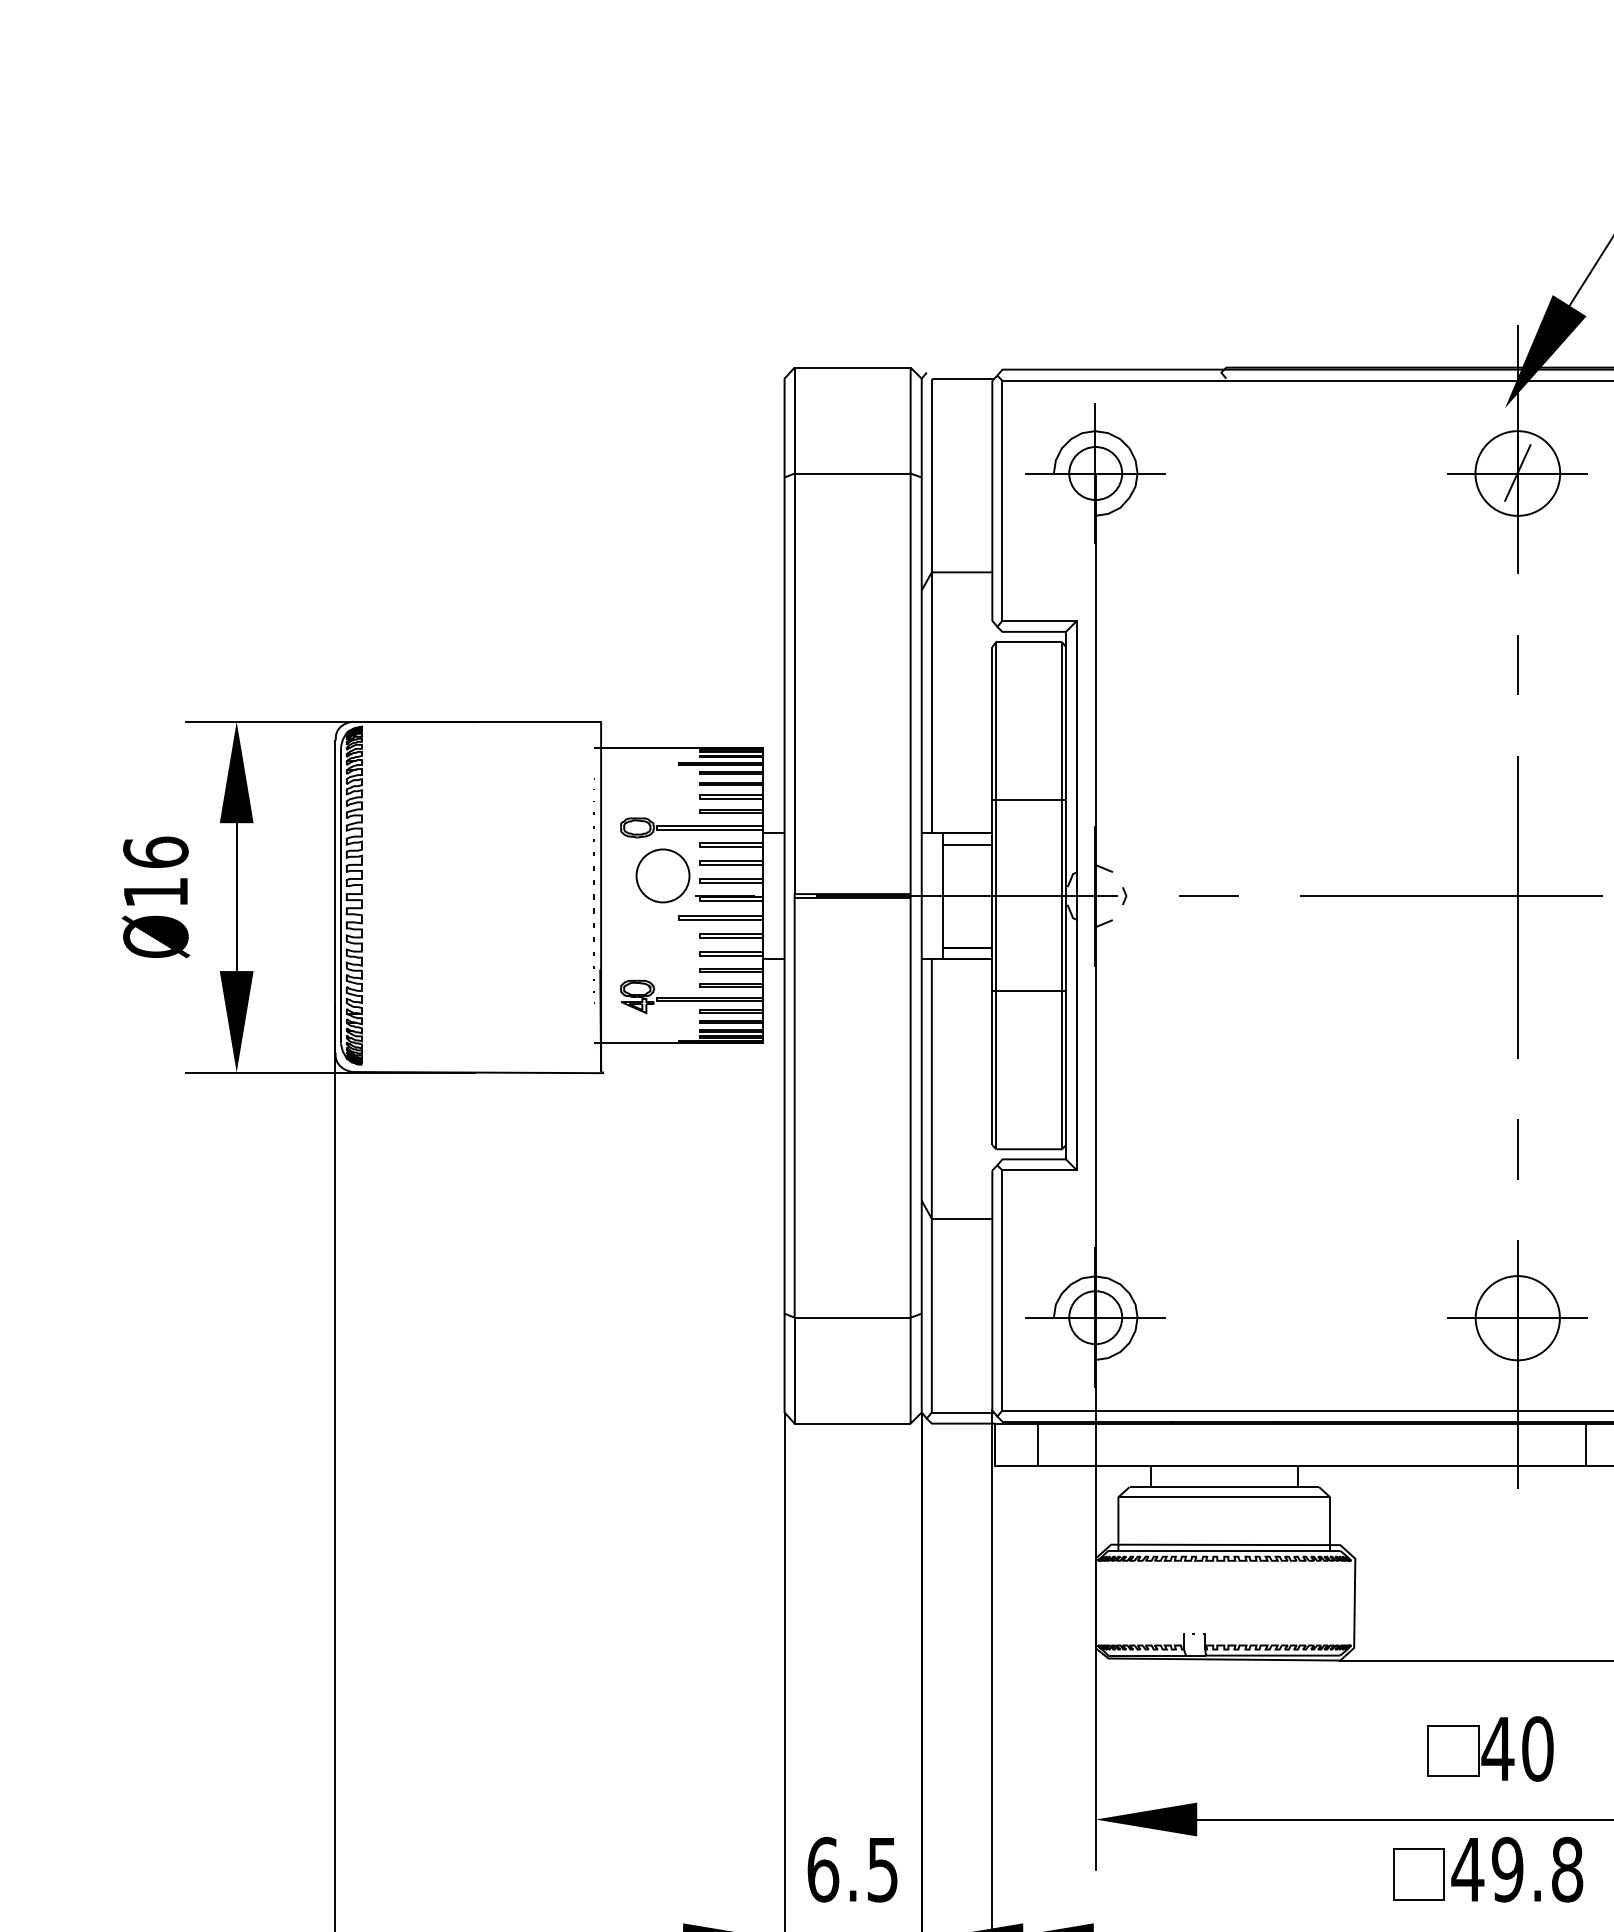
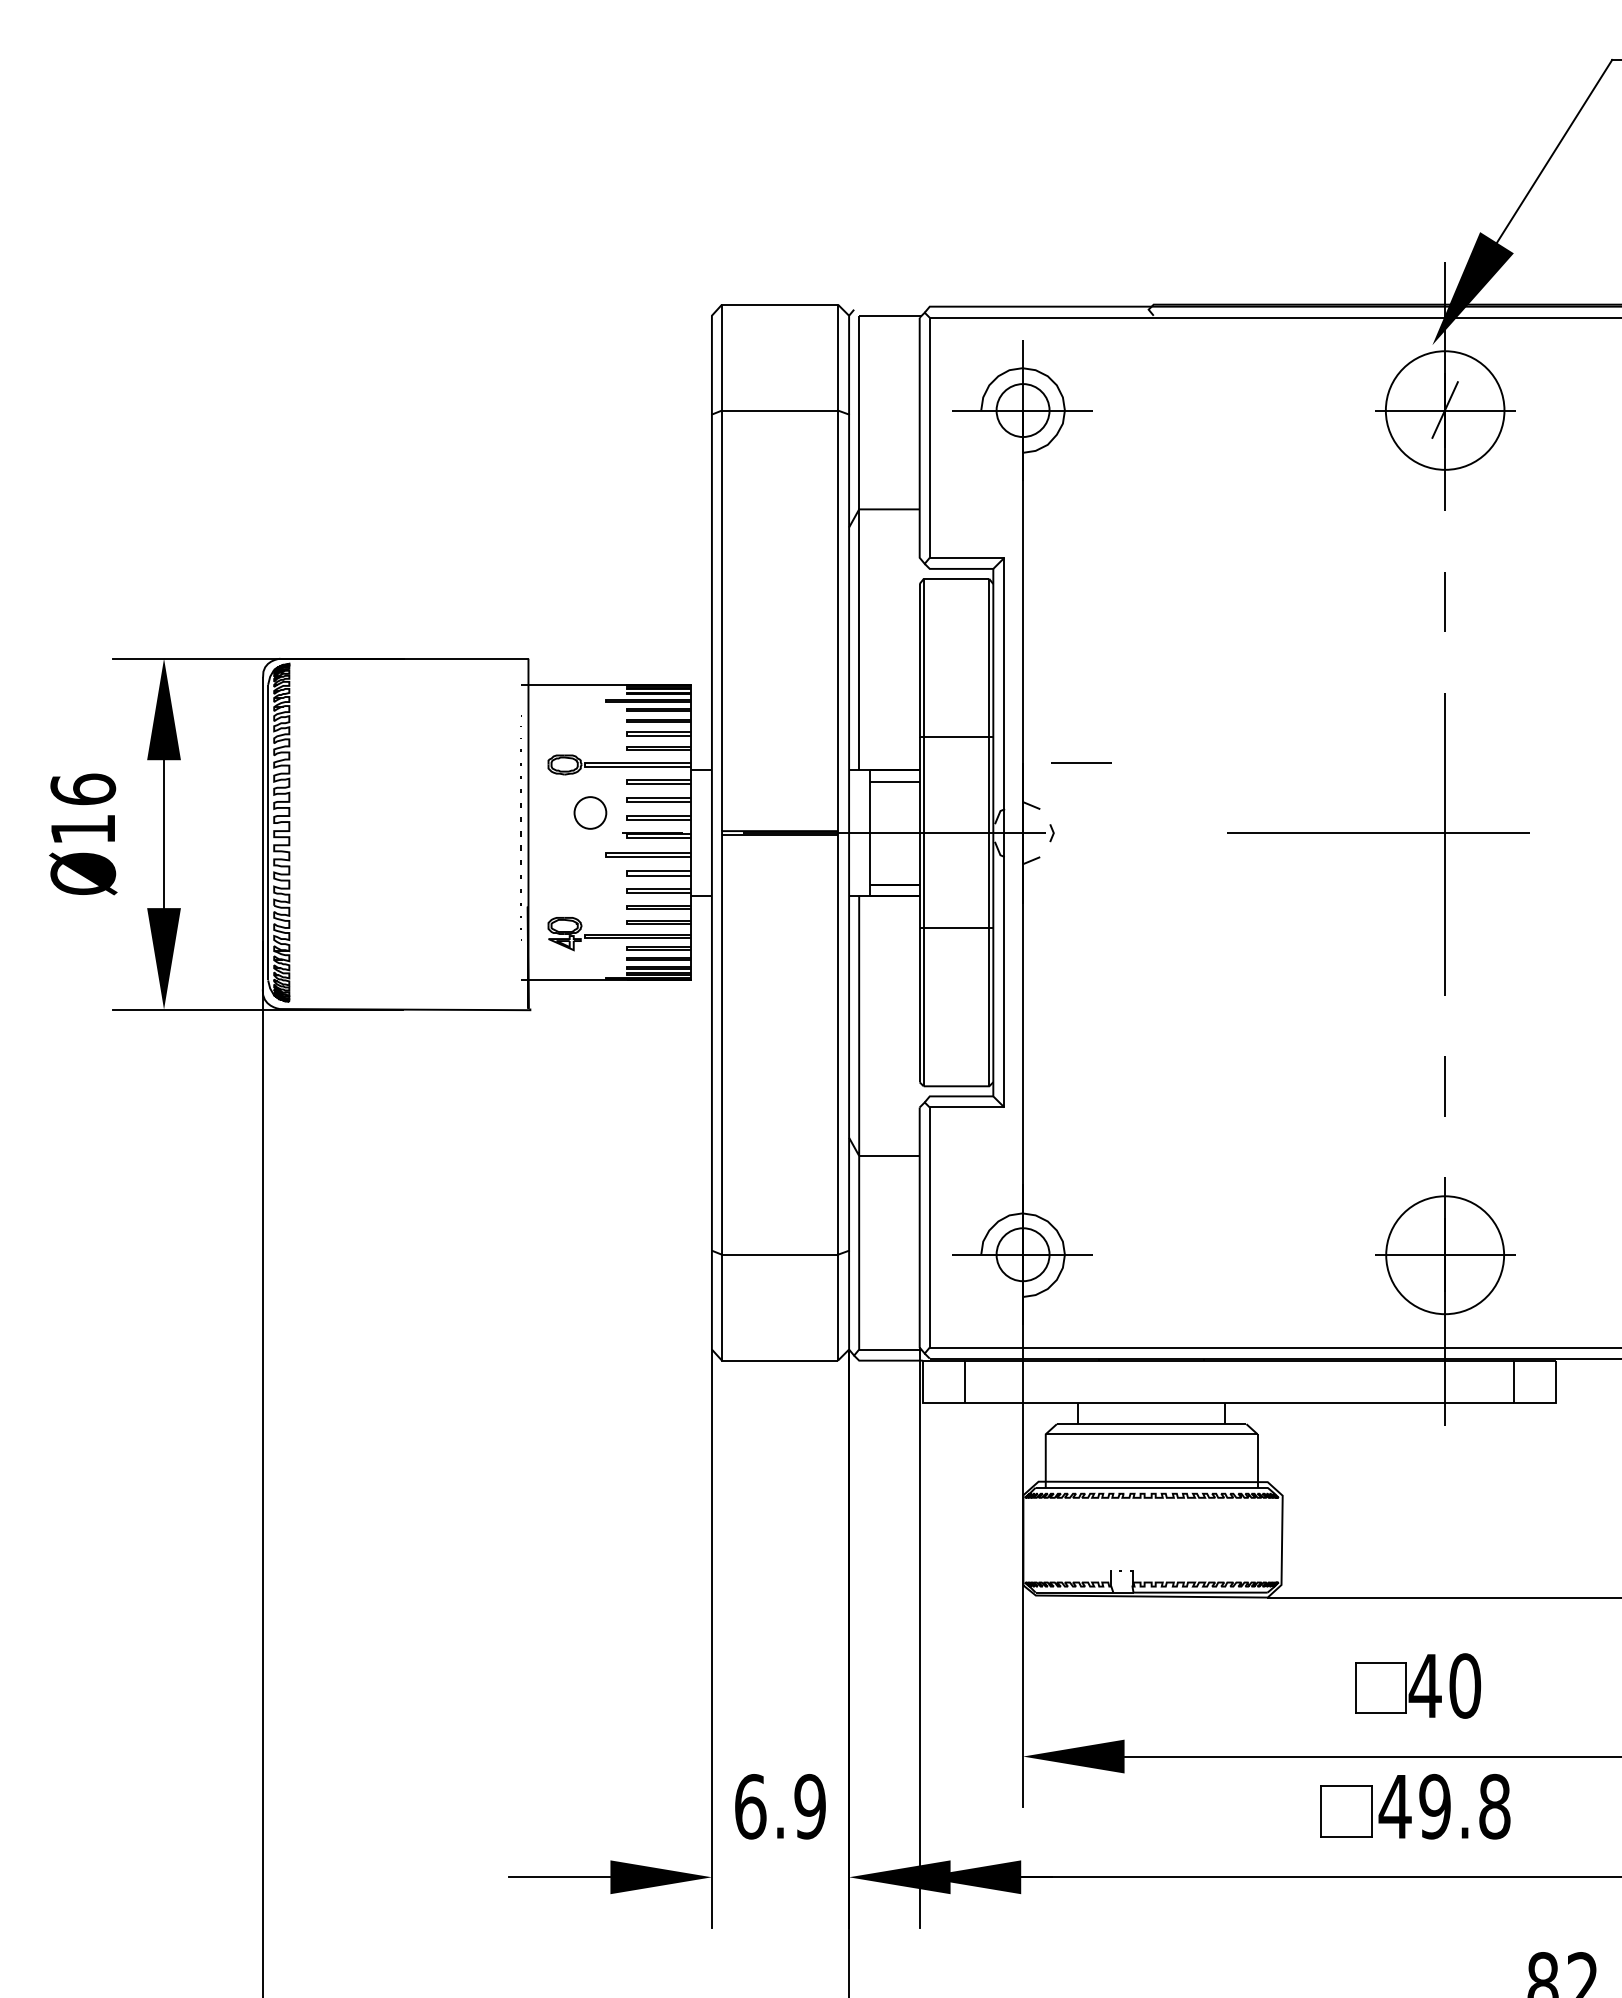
circle: (1517, 473) -> (1444, 410), size x1.4
circle: (663, 875) -> (590, 812), size x0.6
line: (1209, 895) -> (1081, 762), moved
circle: (1518, 1318) -> (1445, 1255), size x1.4
text: (882, 1869) -> (809, 1806), 6.5 -> 6.9

